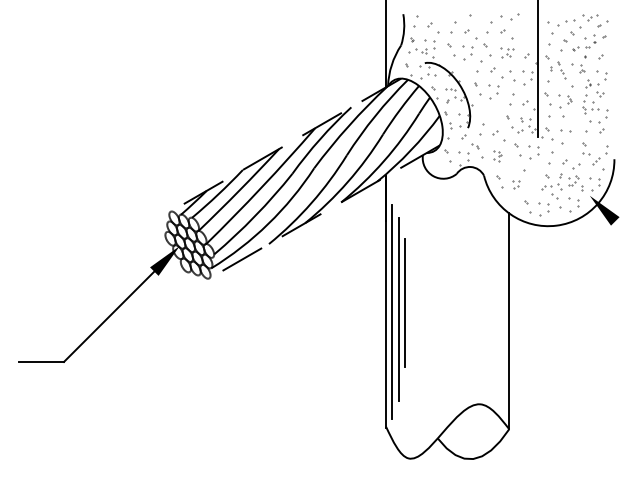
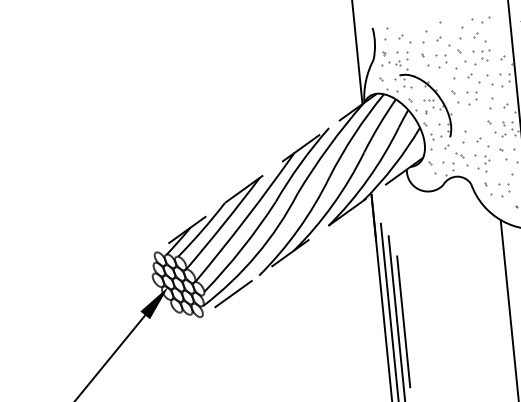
part: (507, 52) -> (482, 56), size x1.43
part: (497, 156) -> (482, 163), size x1.67
part: (515, 184) -> (504, 189), size x1.67

